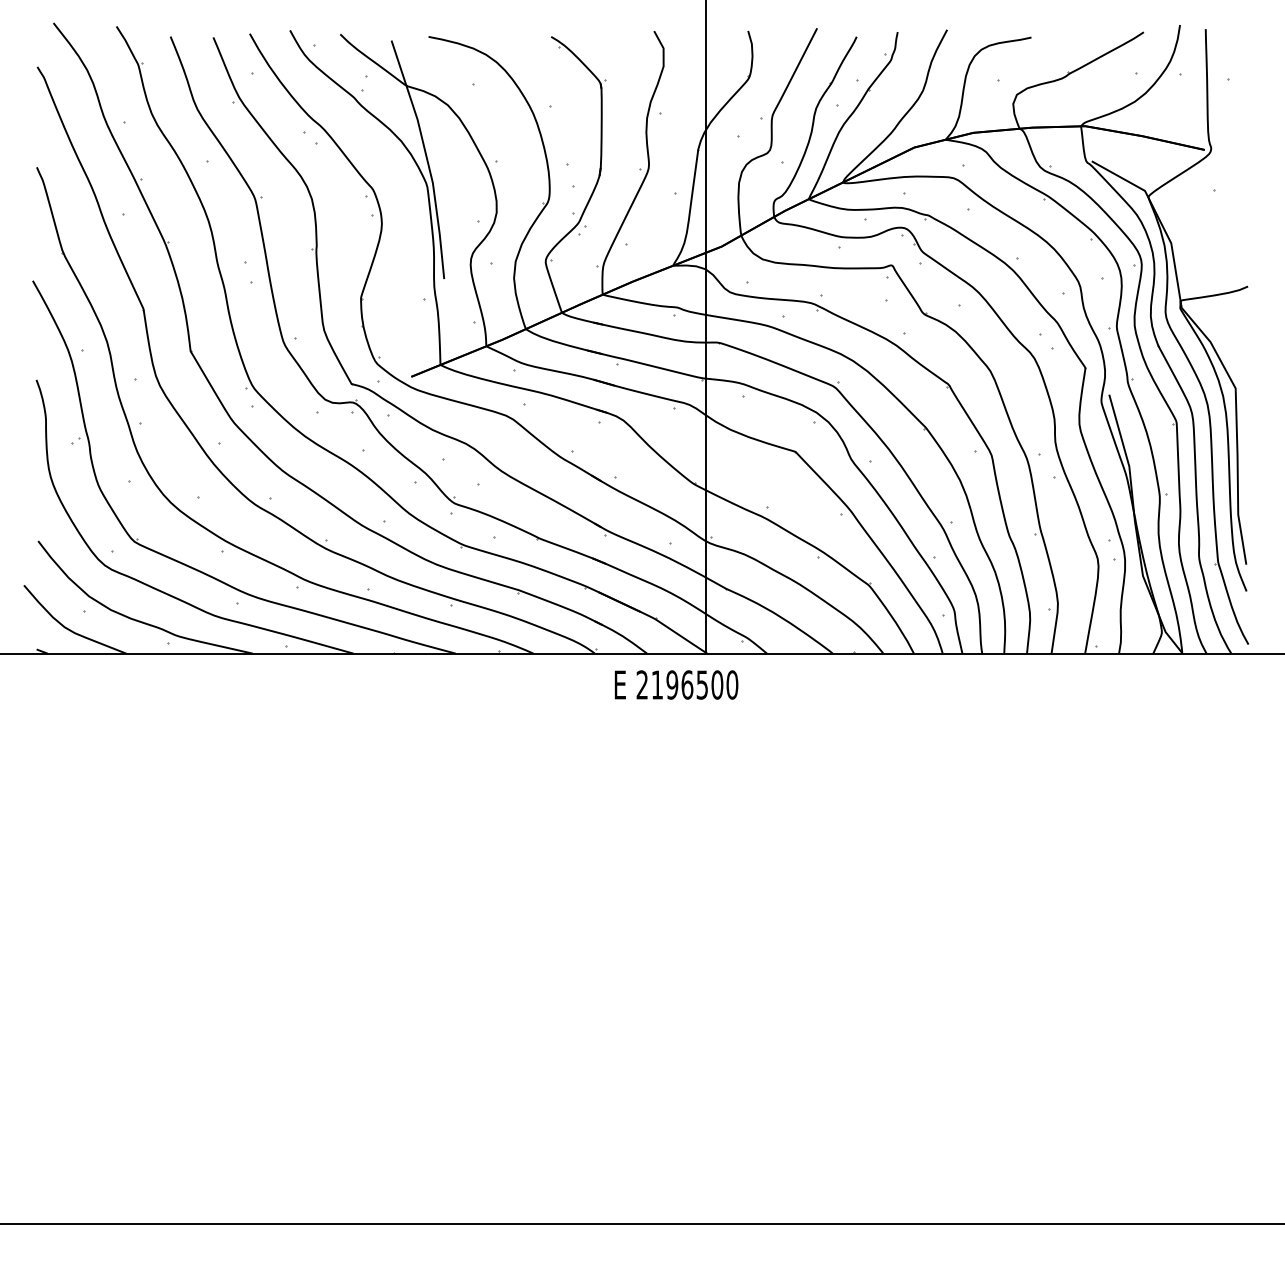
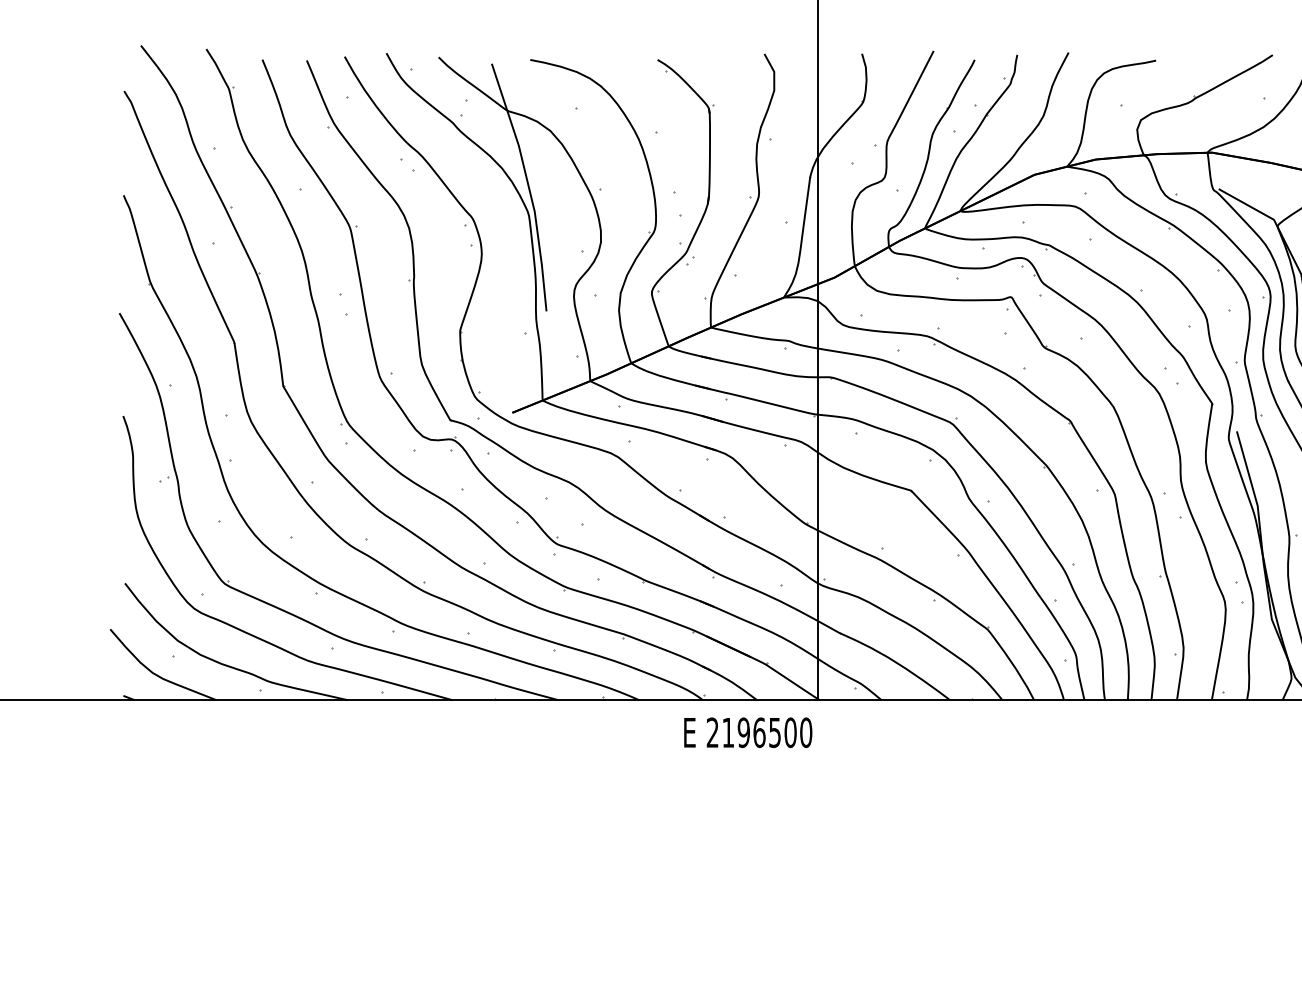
text: (676, 684) -> (748, 732), moved

